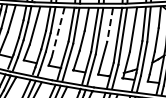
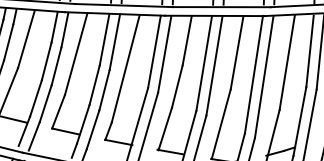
line: (110, 25) -> (237, 53), dashed -> solid
line: (58, 32) -> (126, 68), dashed -> solid

